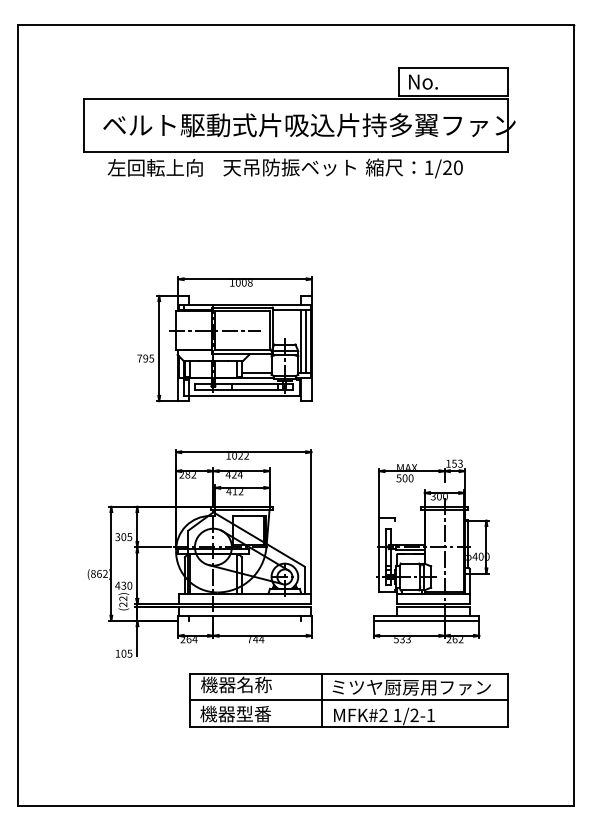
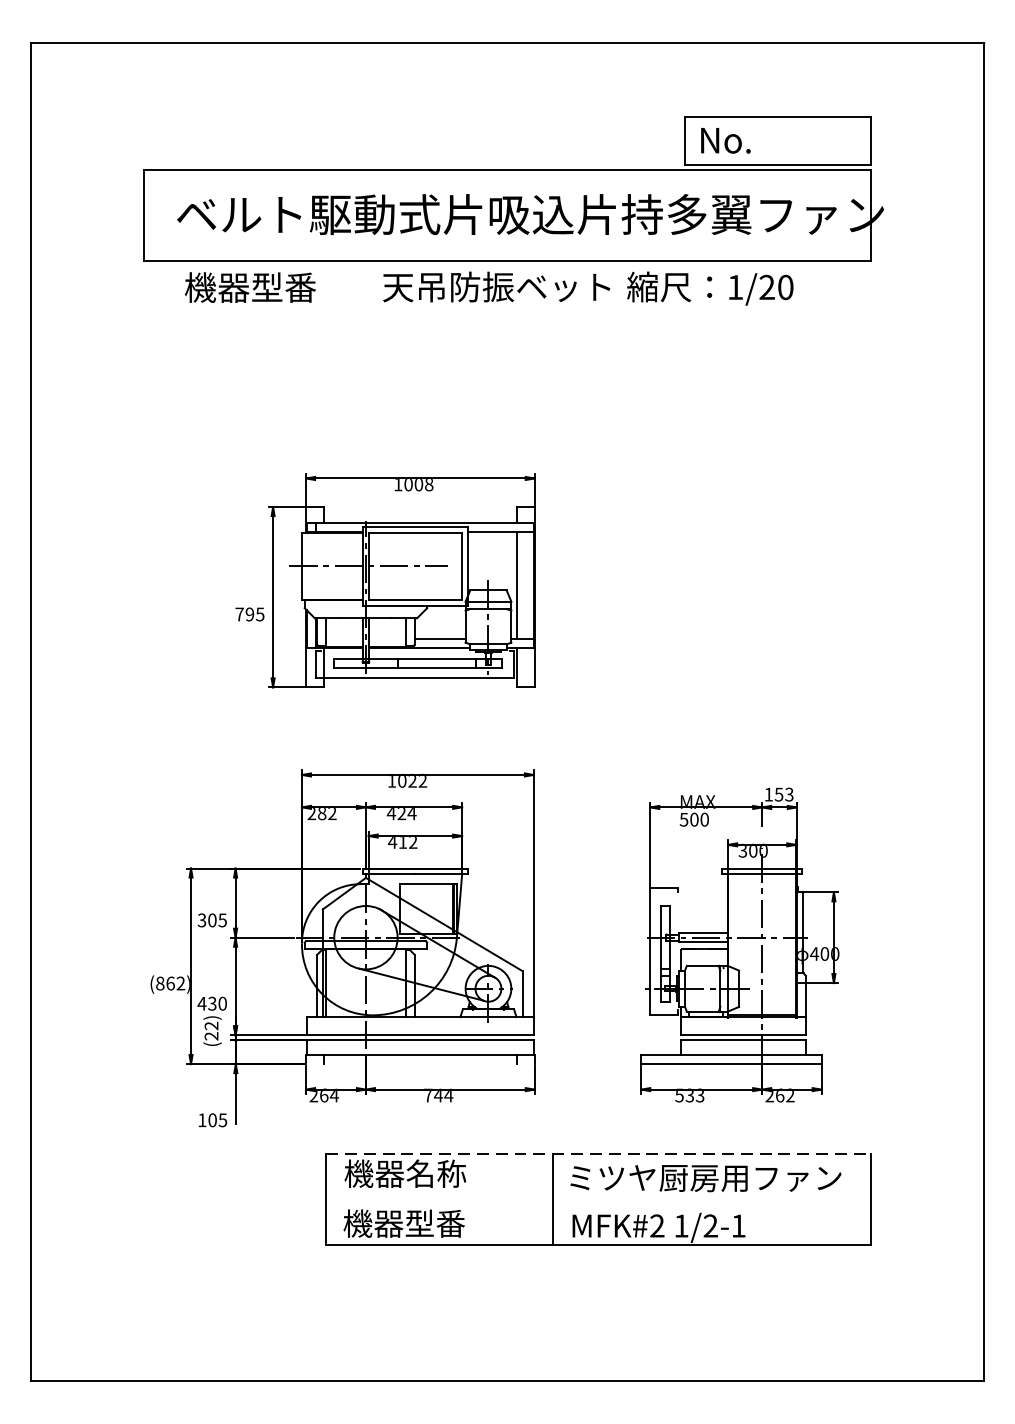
text: (154, 167) -> (264, 286), 左回転上向 -> 機器型番
line: (306, 341) -> (525, 585), removed
line: (348, 673) -> (597, 1154), solid -> dashed
line: (348, 700) -> (597, 1200), removed

